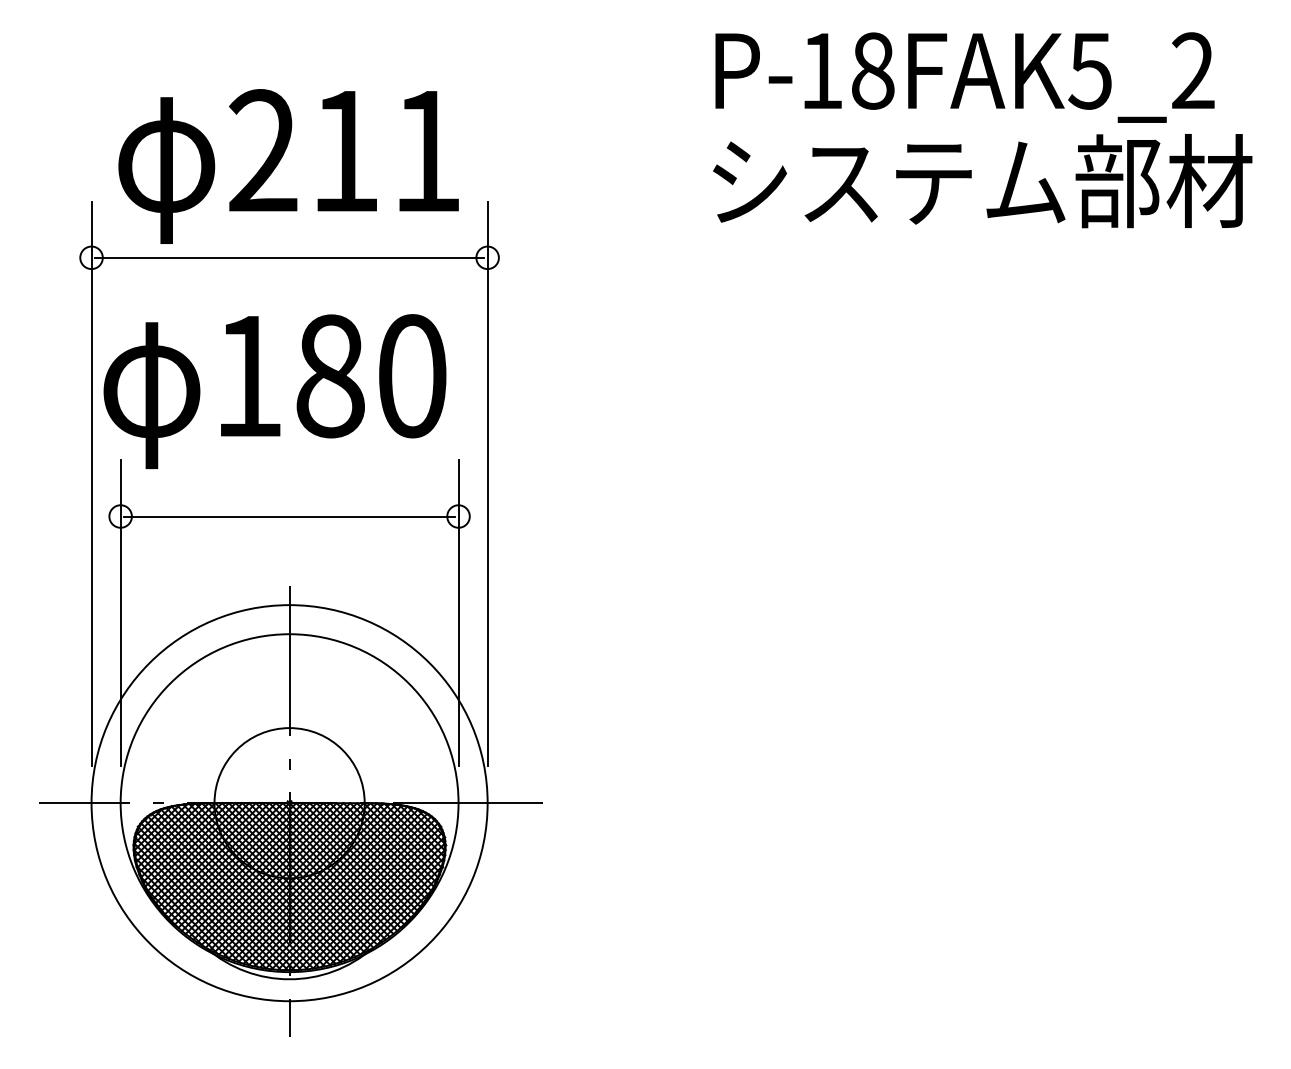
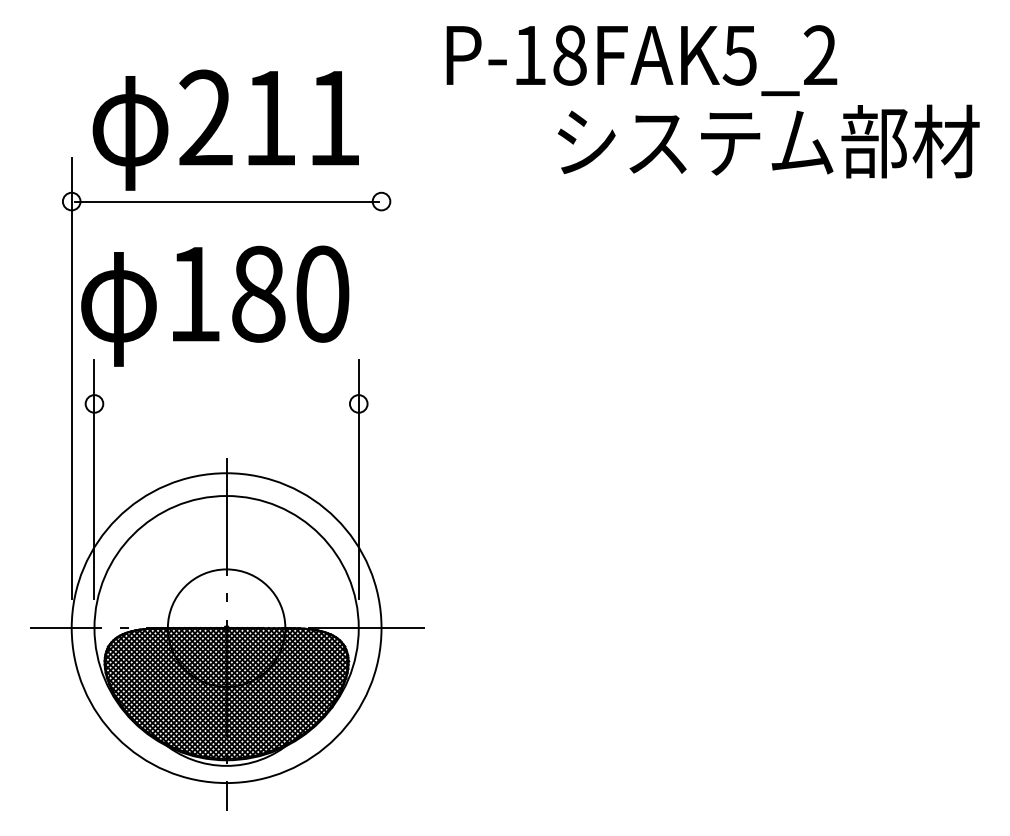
text: (964, 77) -> (641, 60), moved
line: (487, 482) -> (381, 377), removed
line: (289, 515) -> (226, 403), removed

